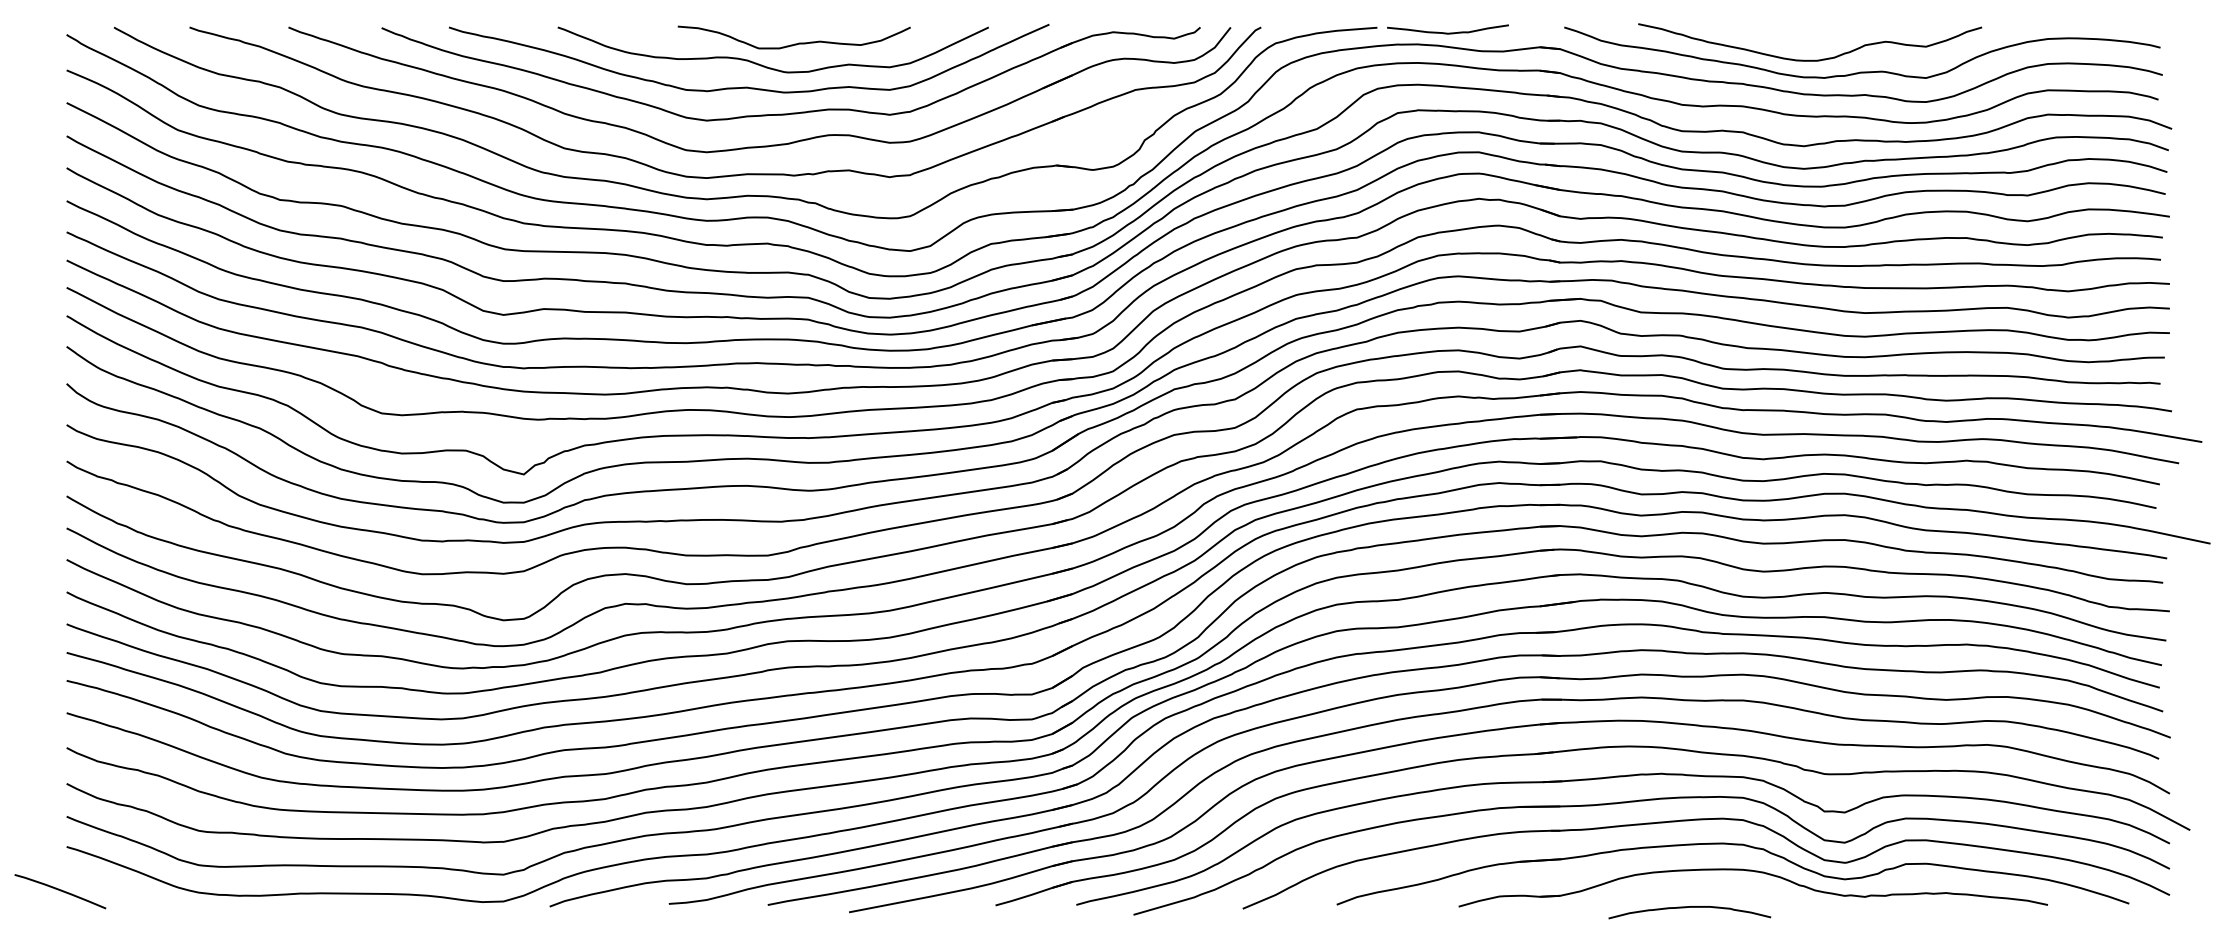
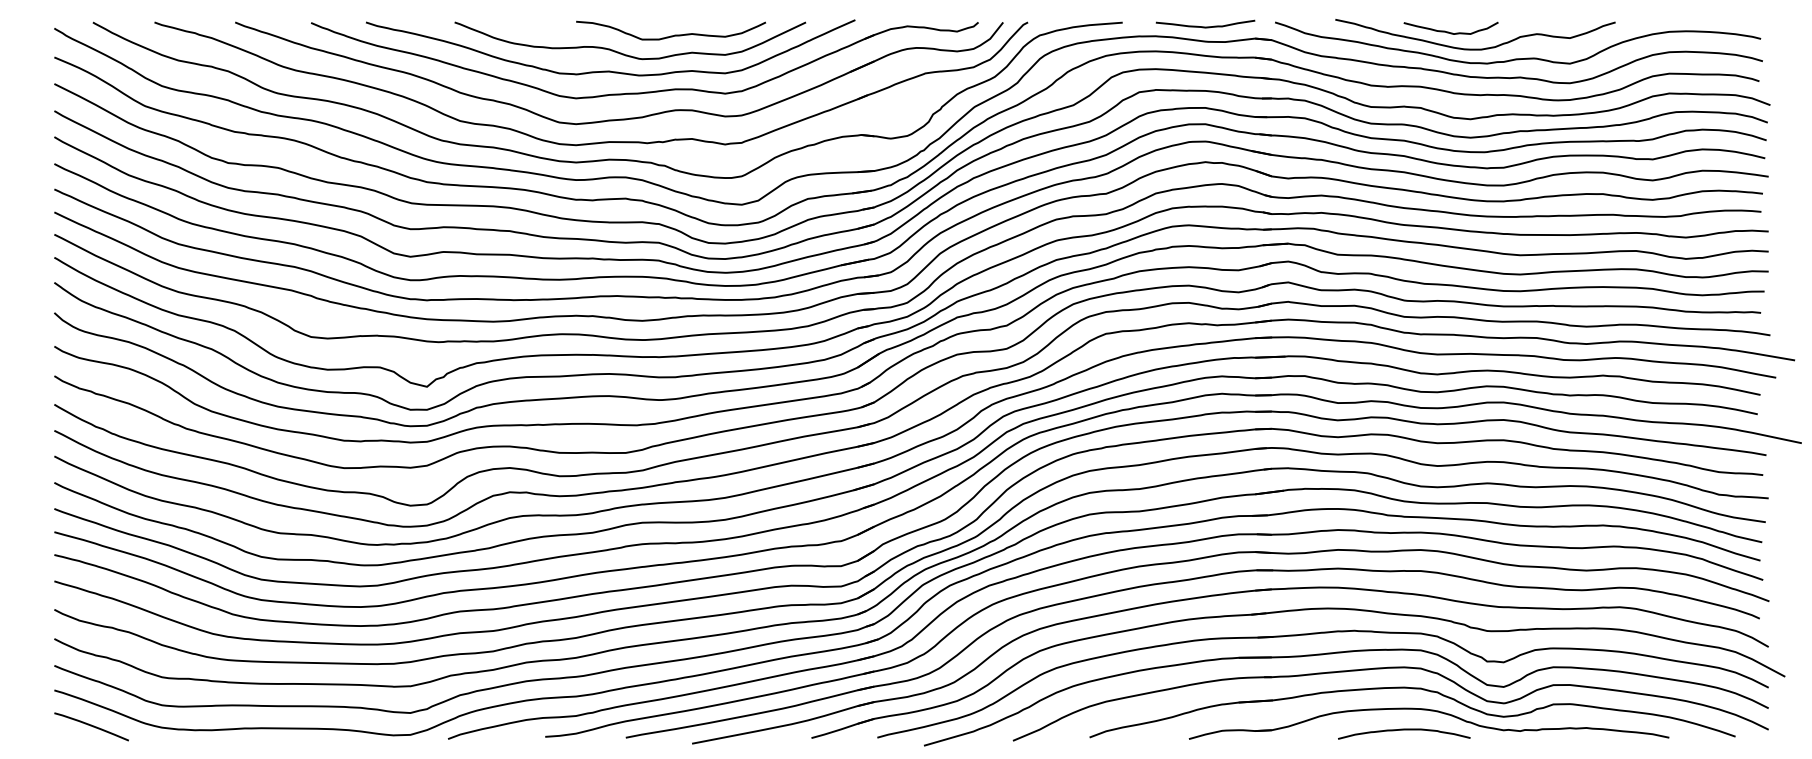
curve: (1447, 32) -> (1205, 26), moved
curve: (1780, 39) -> (1451, 32), added
curve: (794, 43) -> (671, 35), moved
curve: (60, 891) -> (91, 726), moved
curve: (1689, 907) -> (1404, 729), moved

